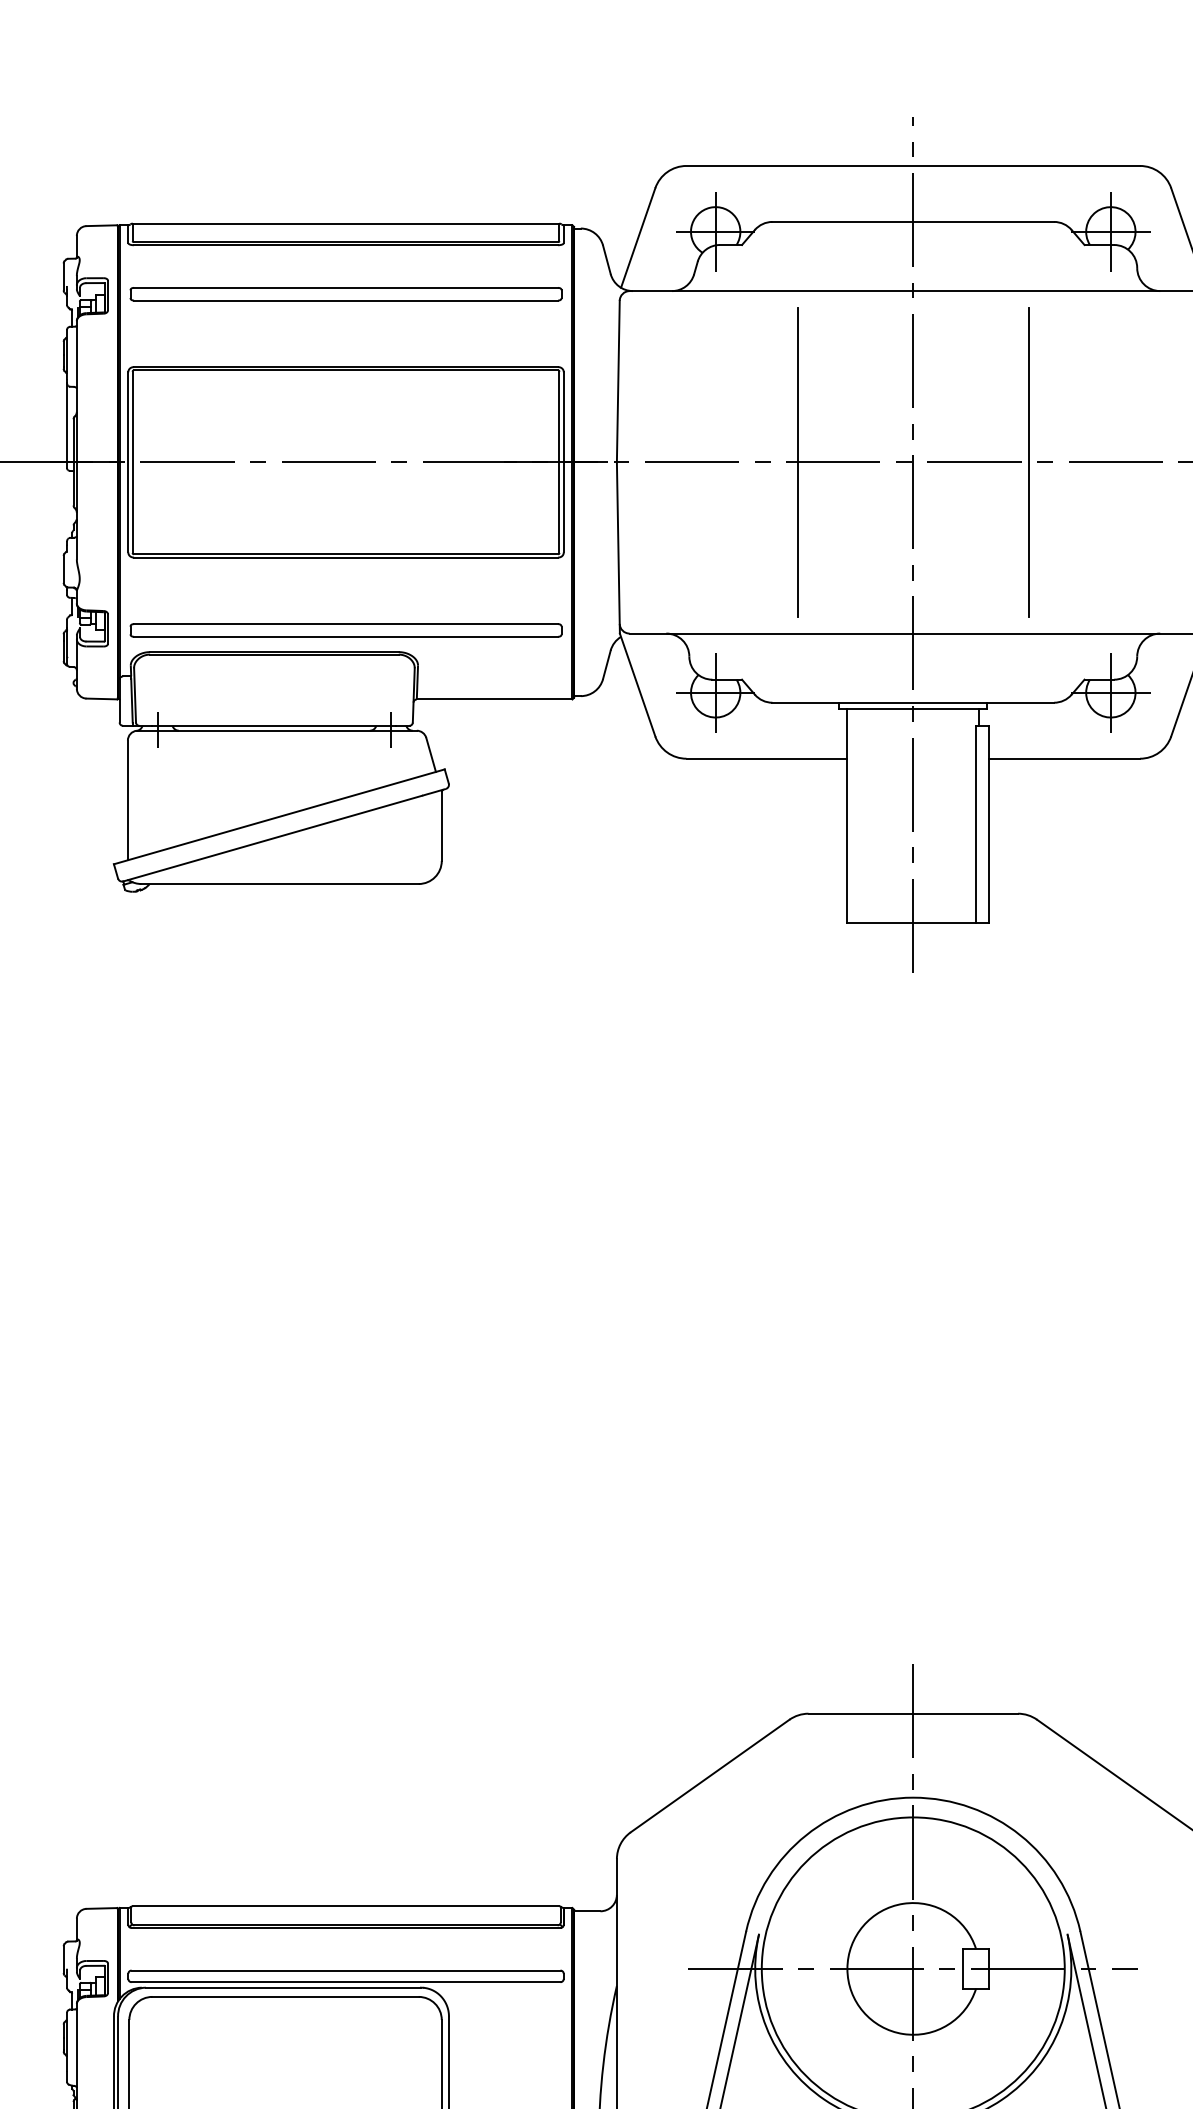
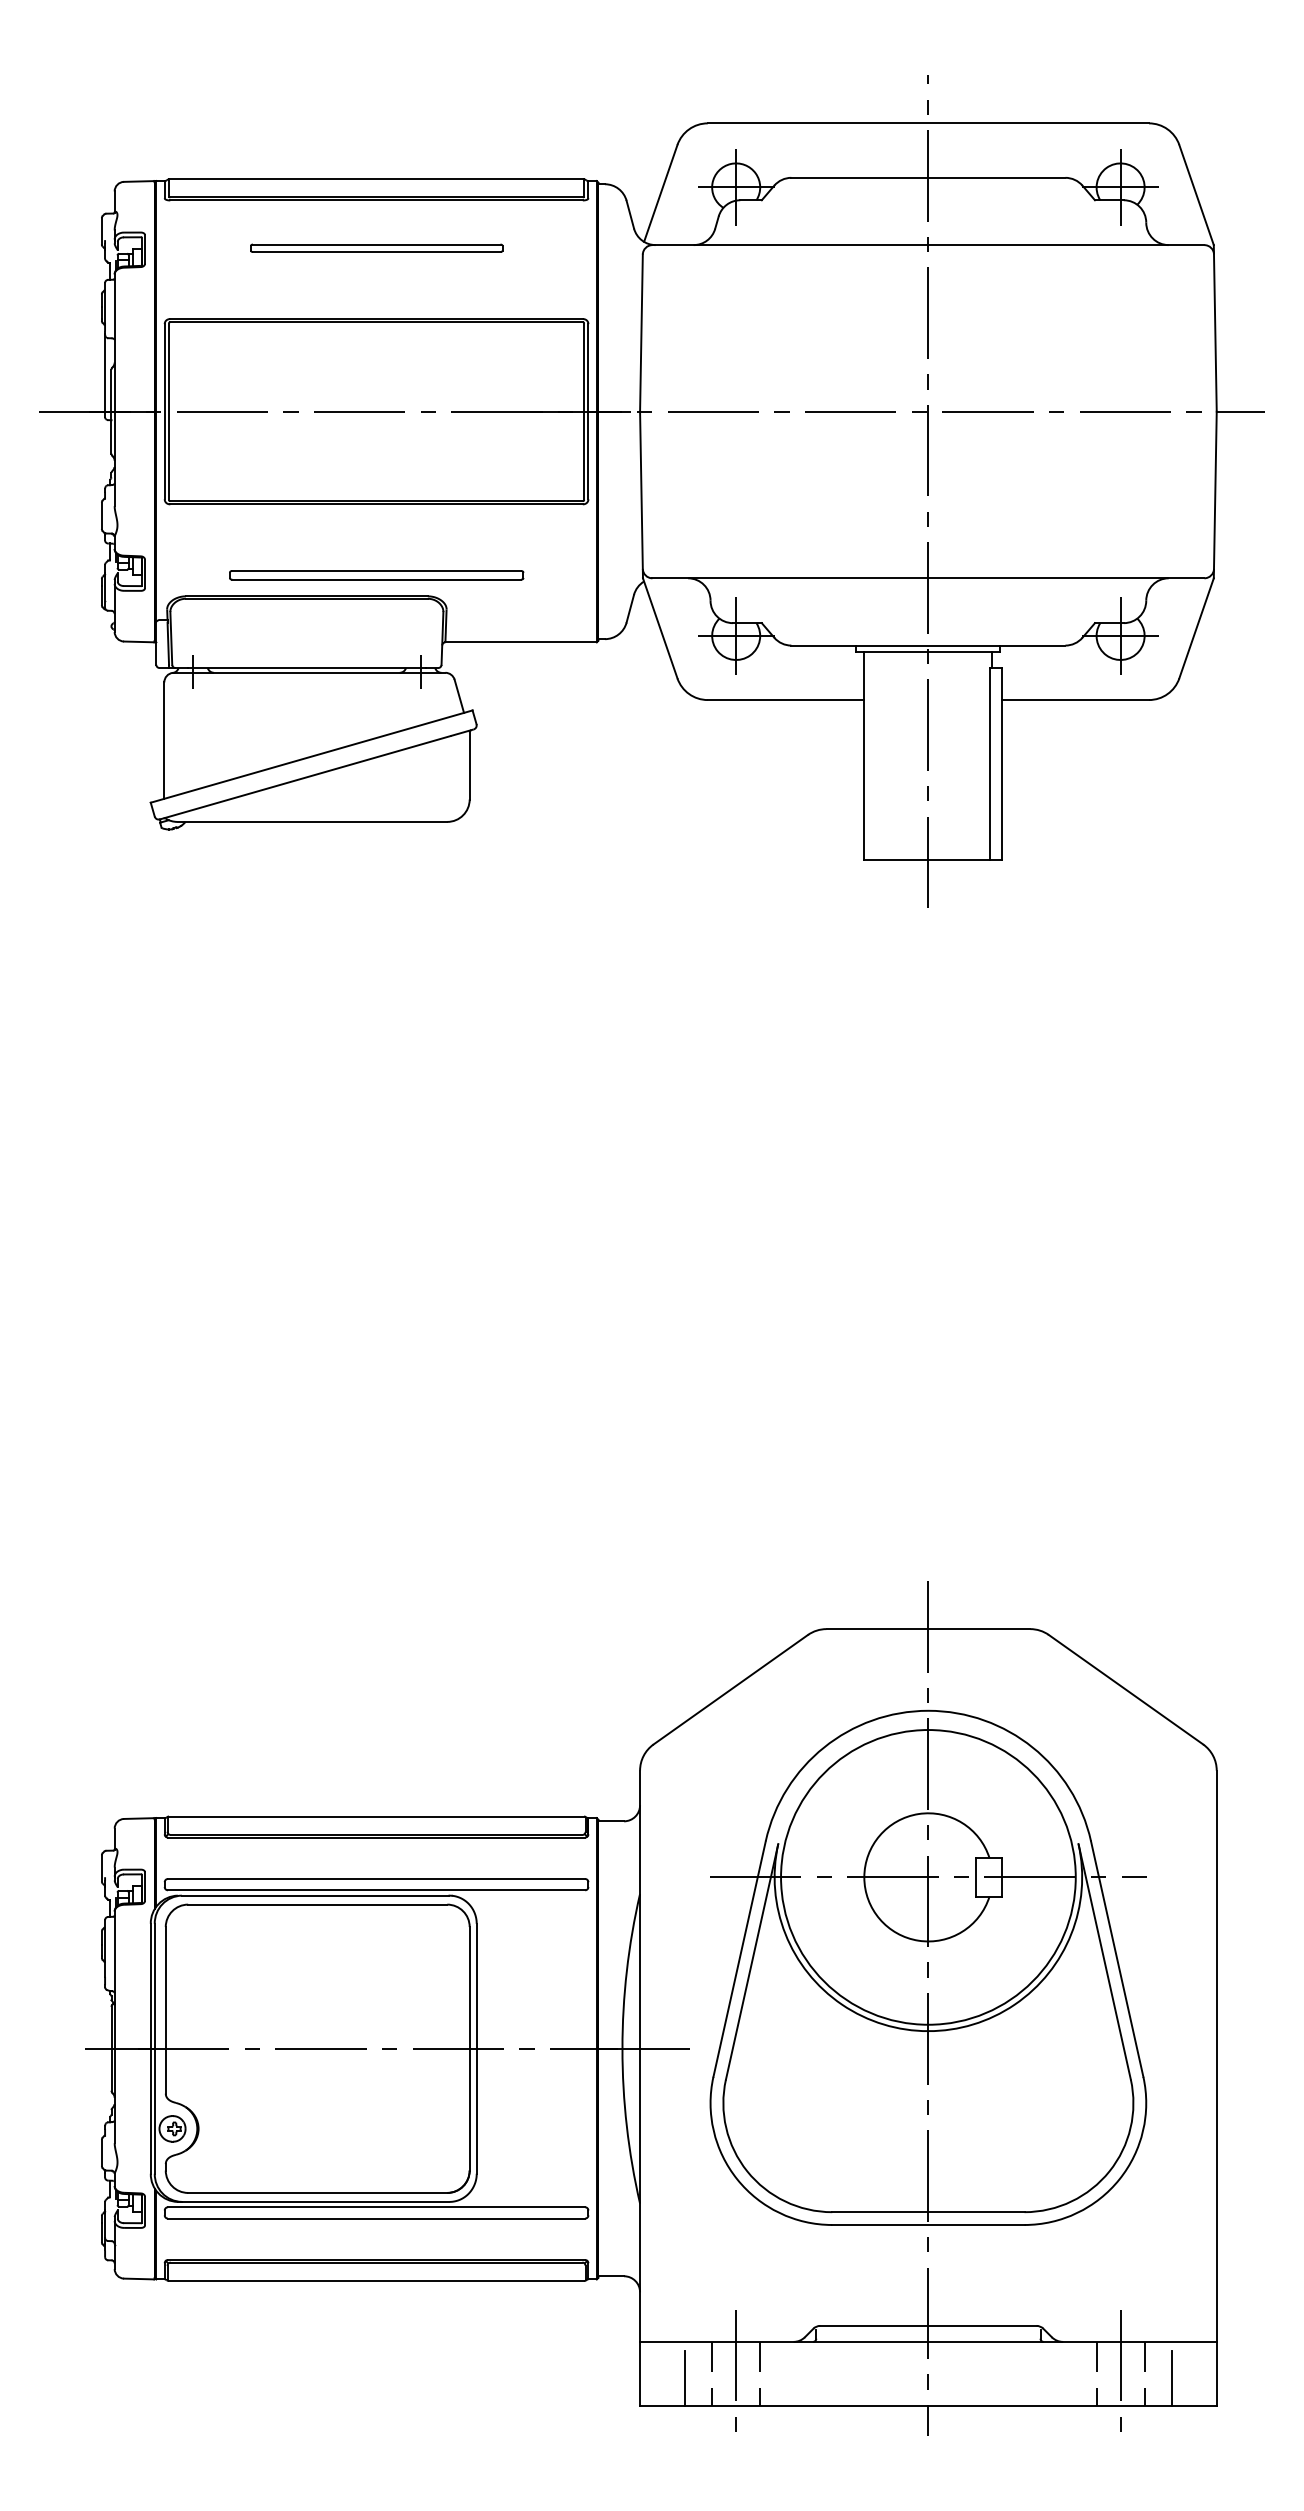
part: (345, 294) -> (376, 248), size x0.6
line: (798, 462) -> (816, 411), removed
line: (1028, 462) -> (1040, 411), removed
part: (345, 630) -> (376, 575), size x0.7

